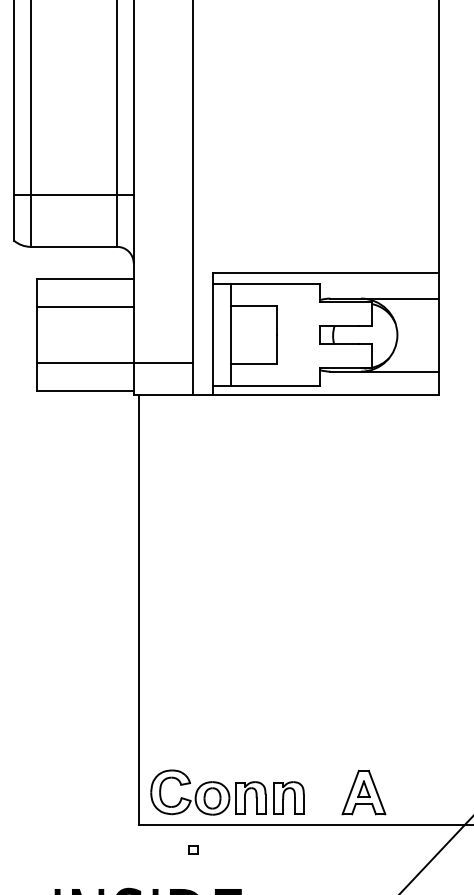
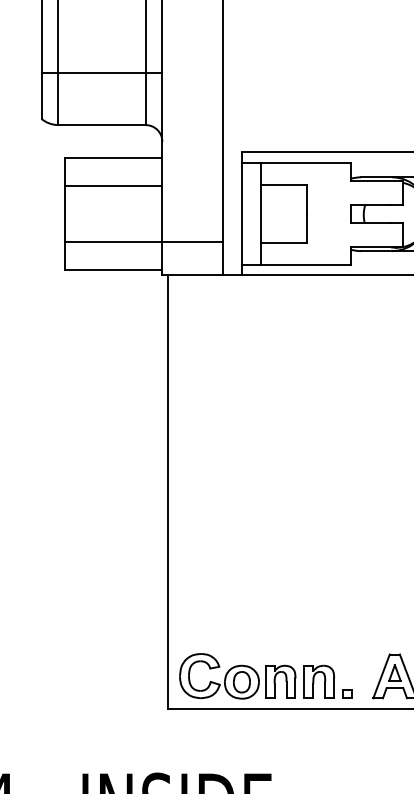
part: (193, 849) -> (347, 693), moved

